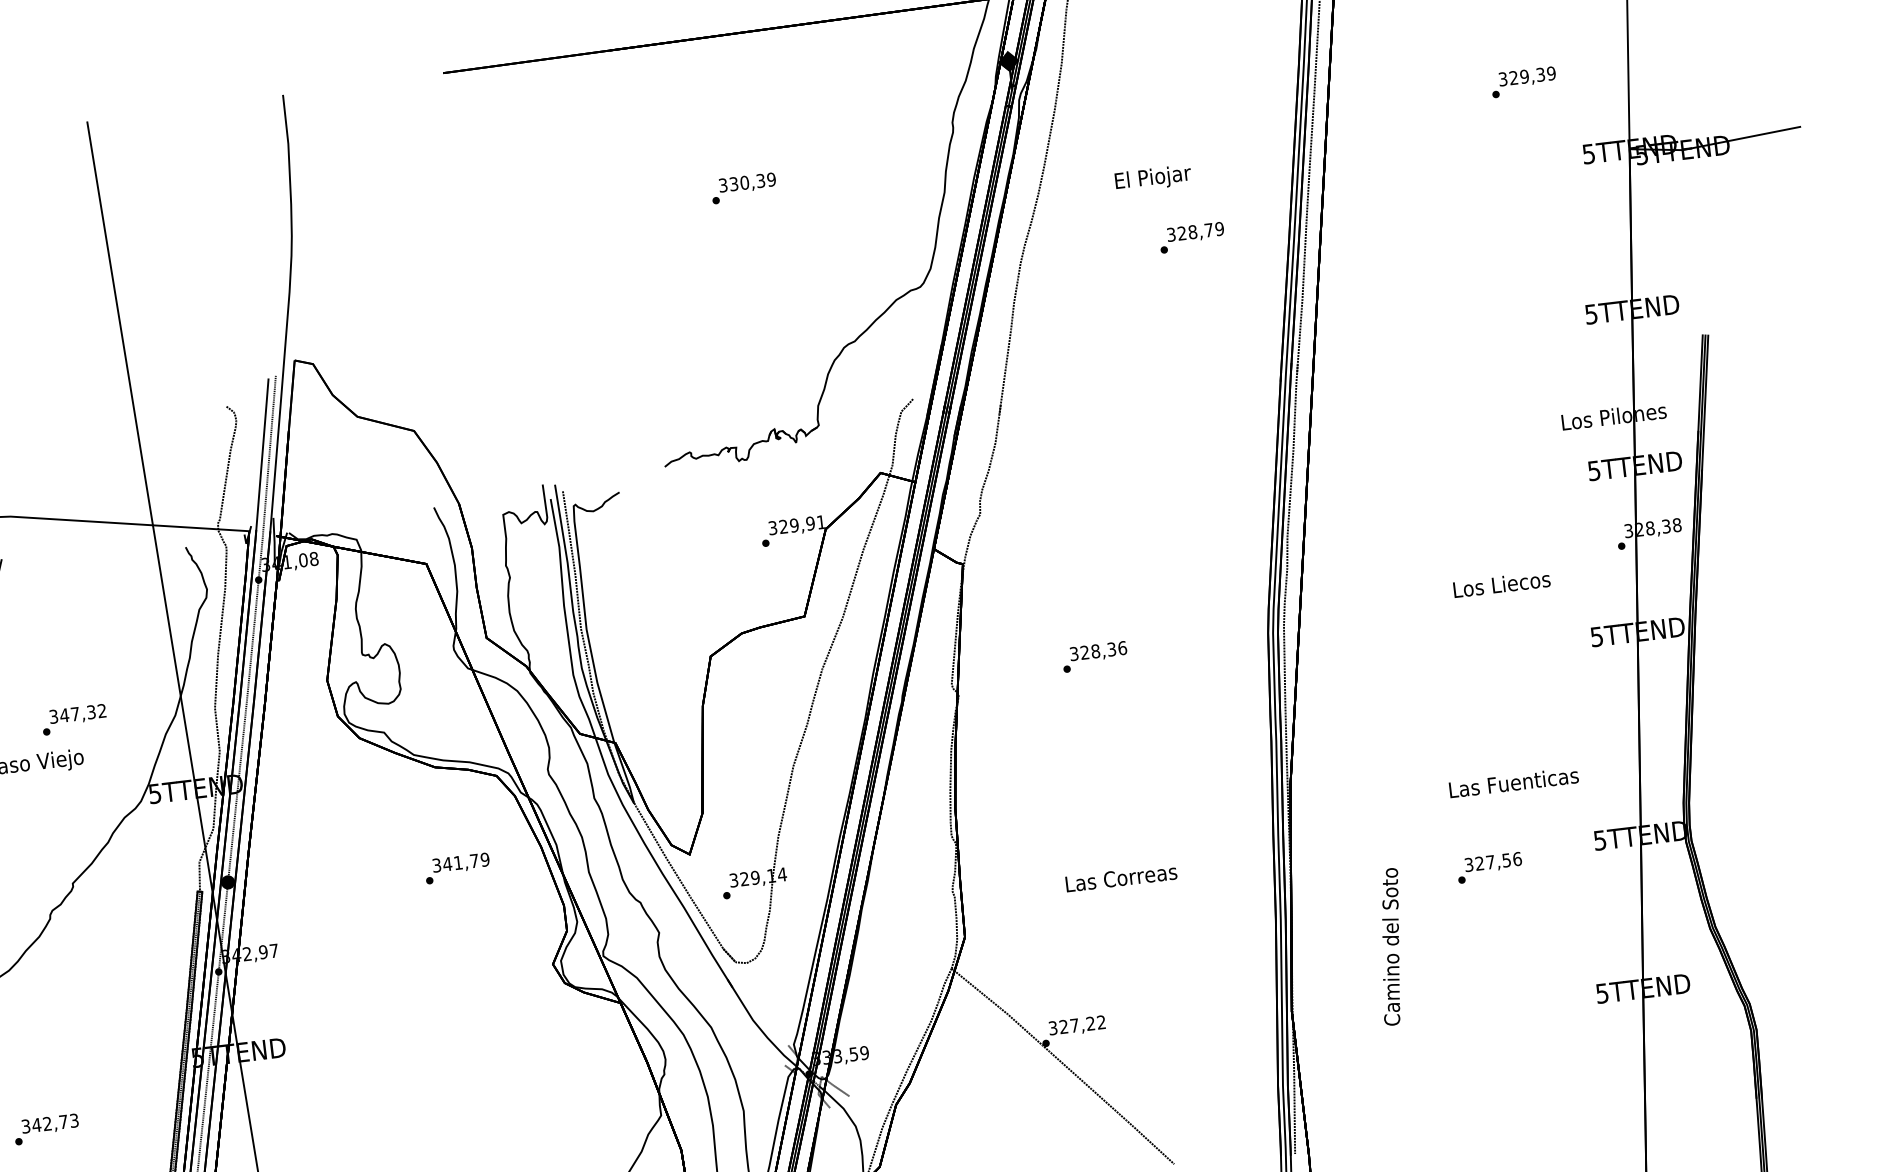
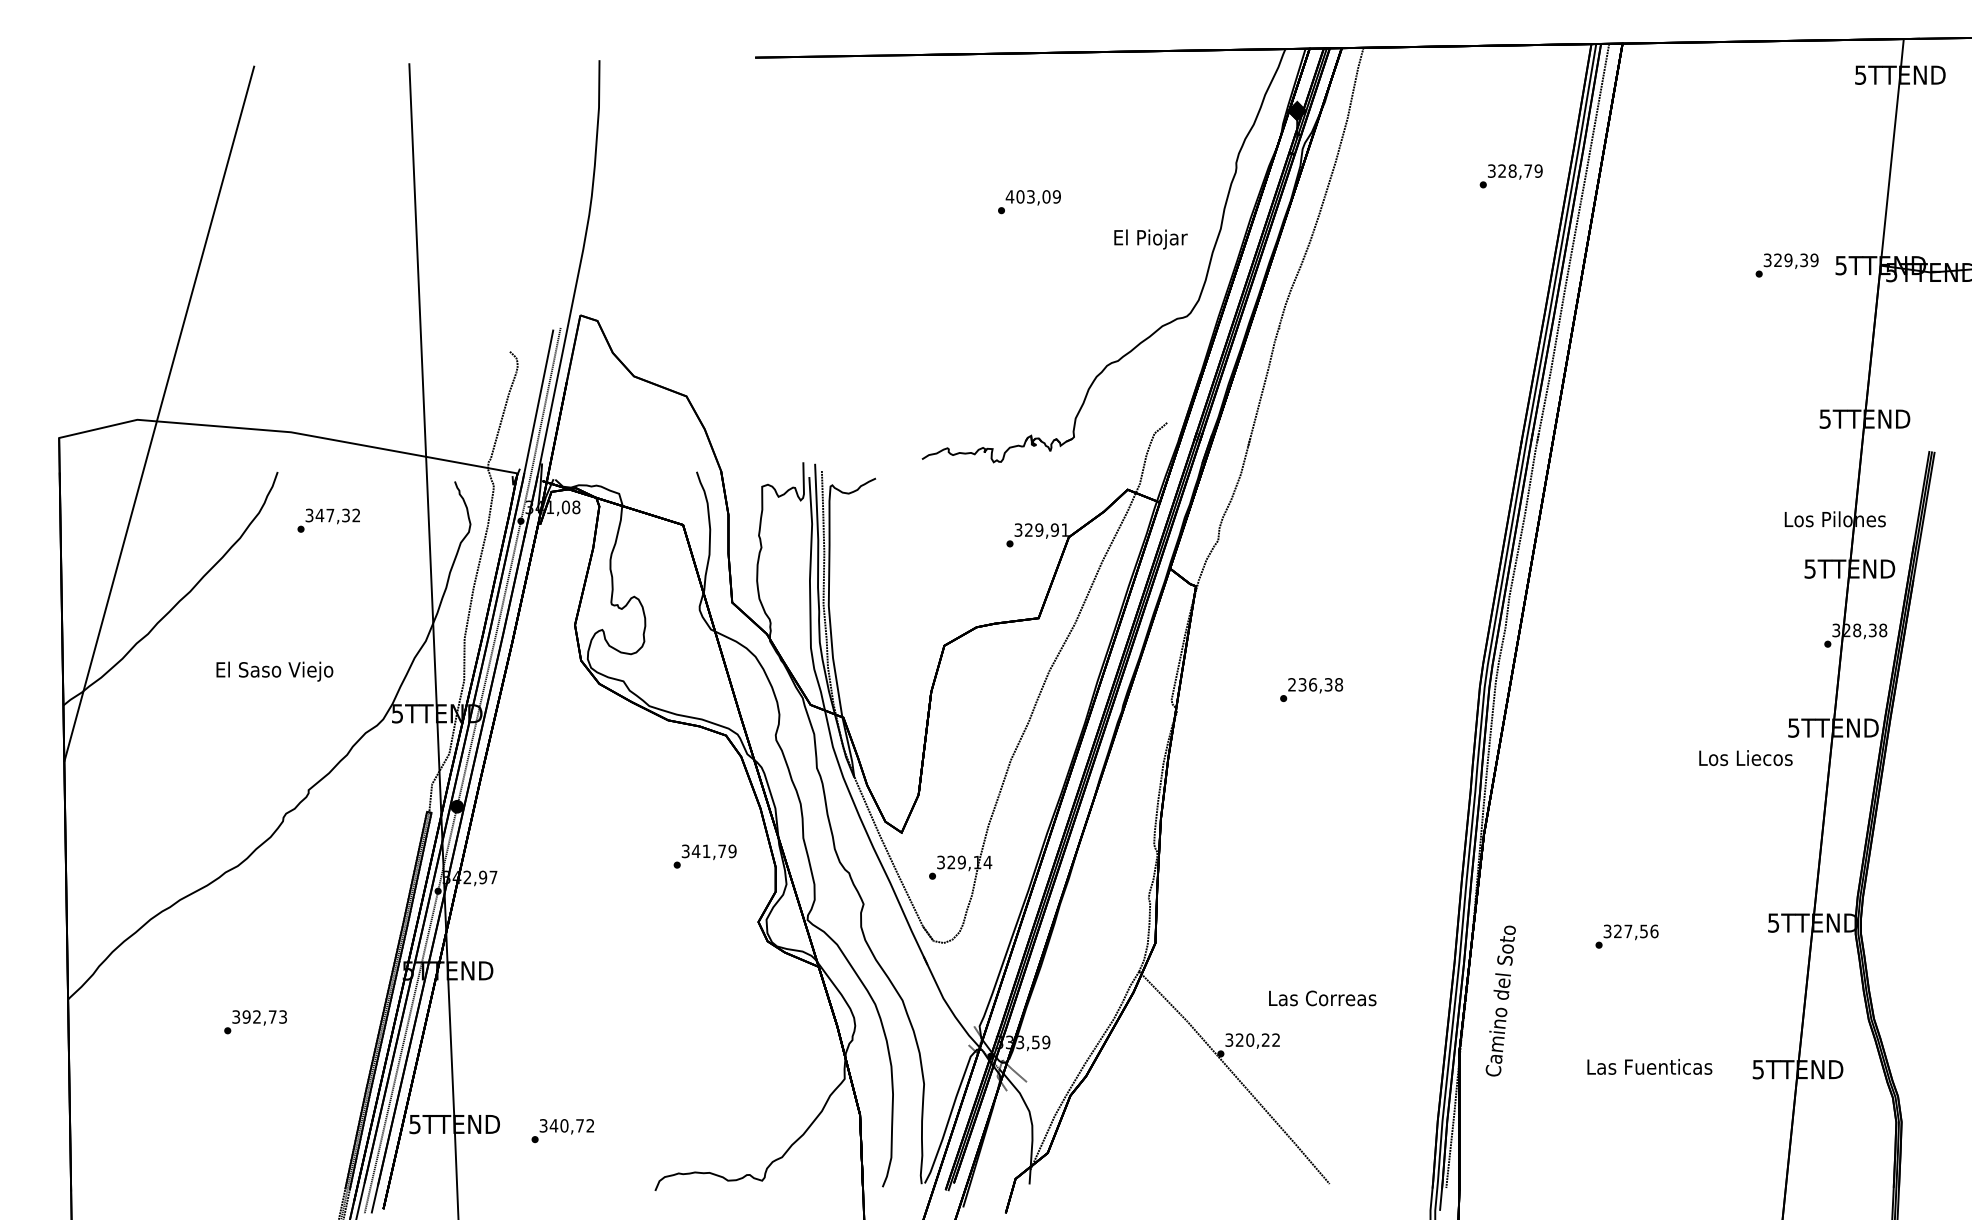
text: (1523, 82) -> (1786, 265), moved
text: (1152, 178) -> (1150, 239), moved
text: (741, 182) -> (1027, 196), 330,39 -> 403,09
text: (1191, 237) -> (1510, 176), moved
text: (1501, 584) -> (1745, 758), moved
text: (1098, 650) -> (1315, 684), 328,36 -> 236,38
text: (74, 719) -> (328, 520), moved
text: (1513, 782) -> (1649, 1066), moved
text: (1489, 867) -> (1626, 936), moved
text: (456, 868) -> (704, 856), moved
text: (1121, 878) -> (1322, 998), moved
text: (1390, 946) -> (1500, 1000), moved
text: (1074, 1024) -> (1250, 1039), 327,22 -> 320,22
text: (36, 1124) -> (246, 1016), 342,73 -> 392,73

